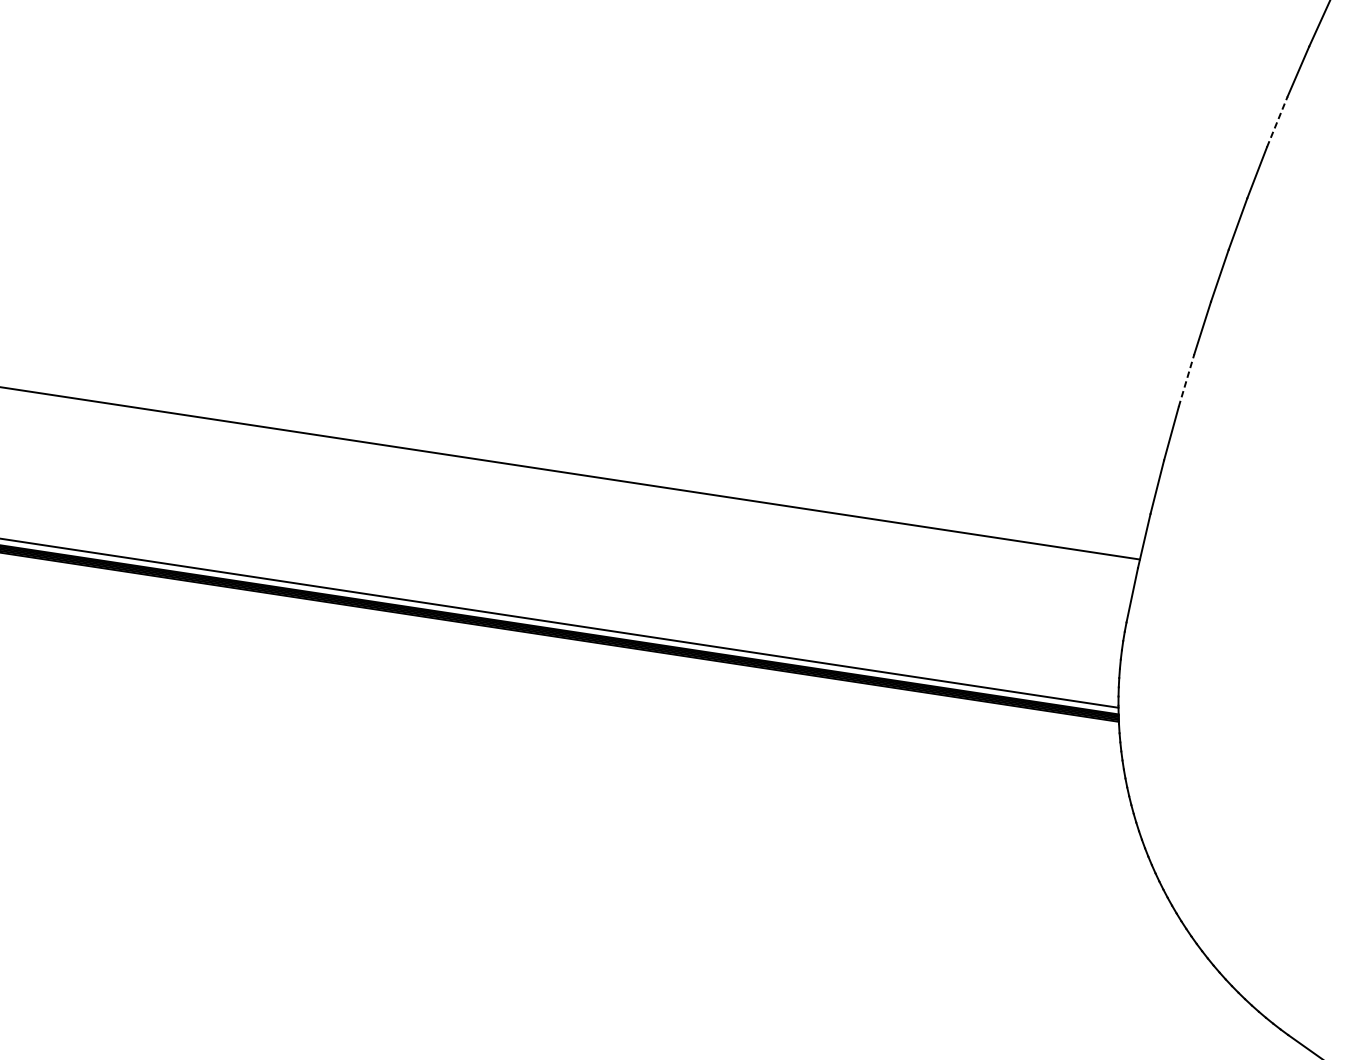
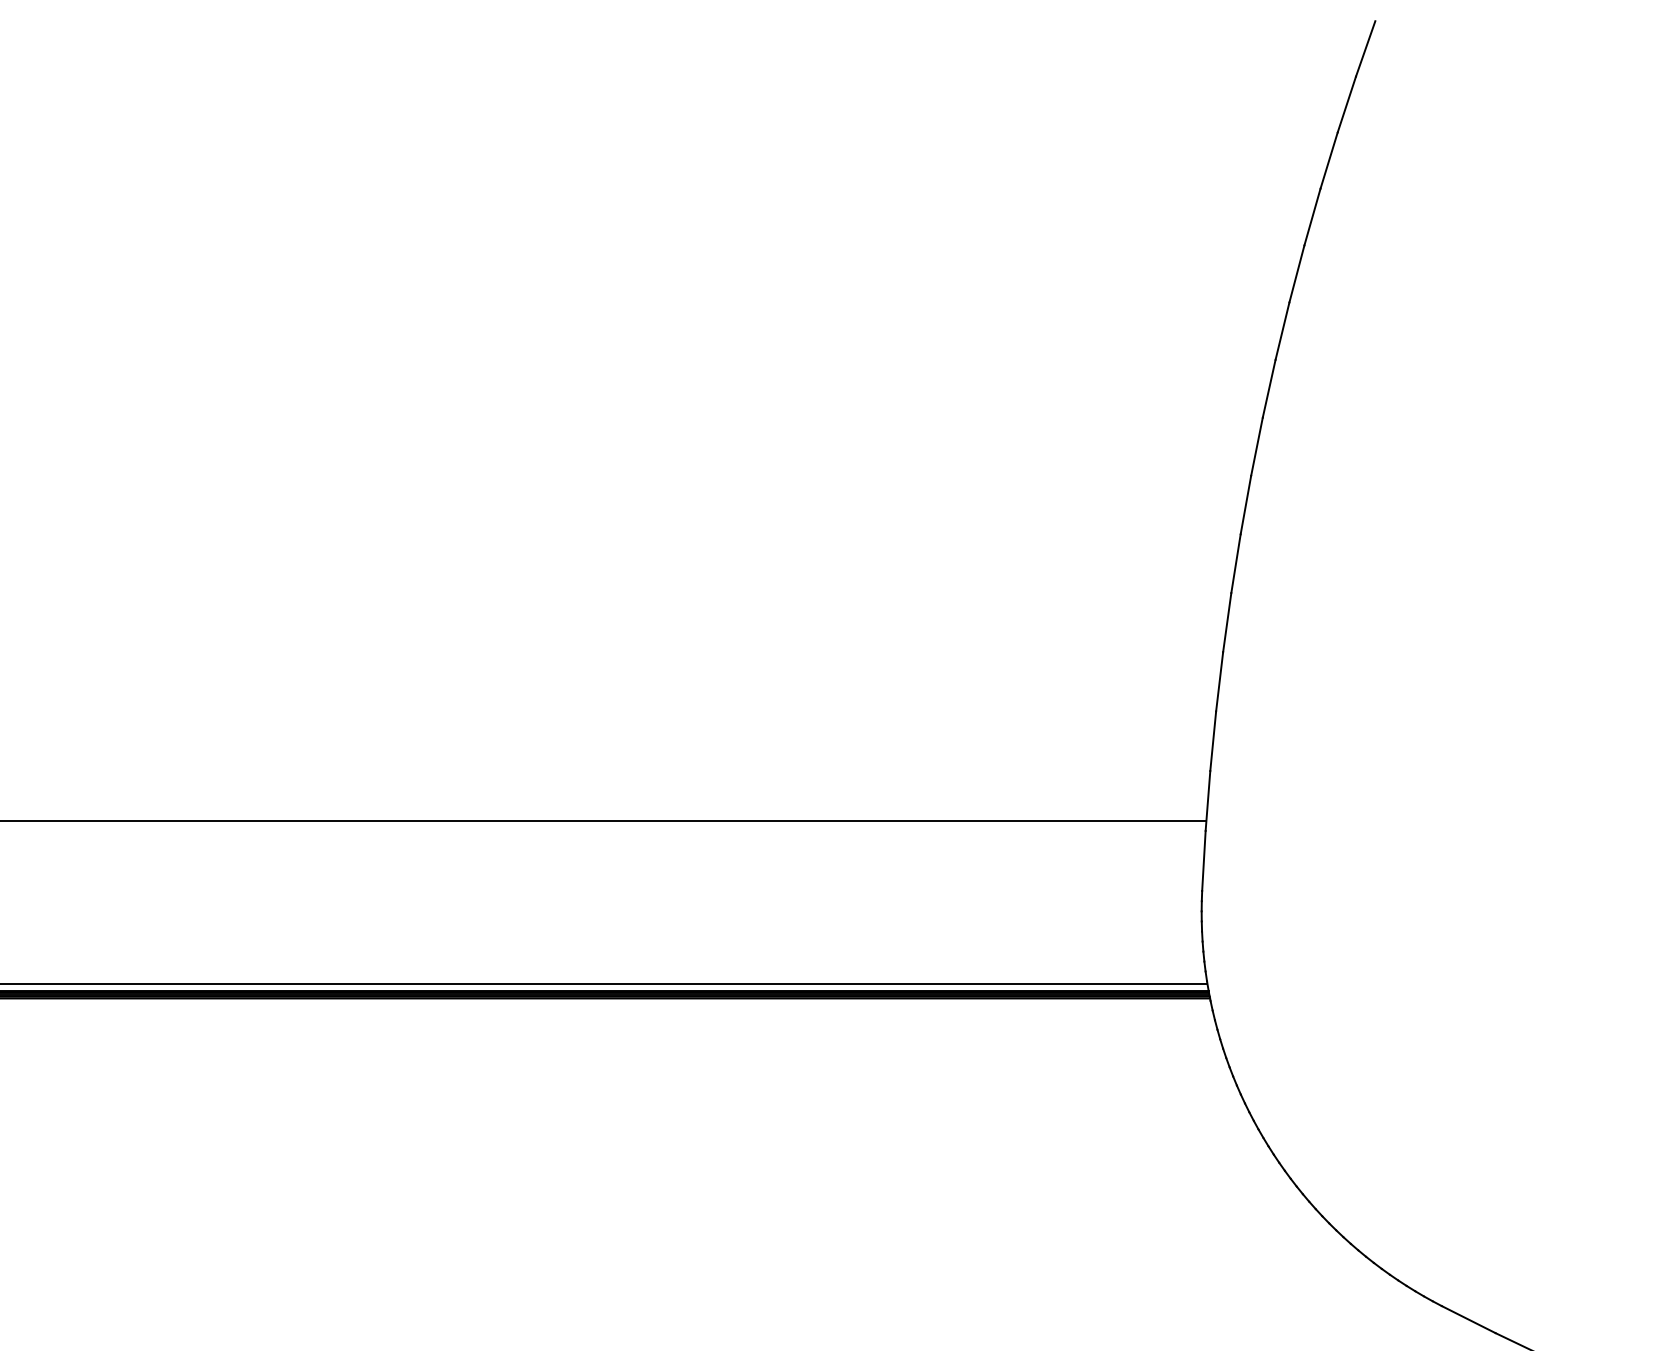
line: (1277, 122) -> (1282, 331), dashed -> solid
line: (1186, 380) -> (1227, 622), dashed -> solid

